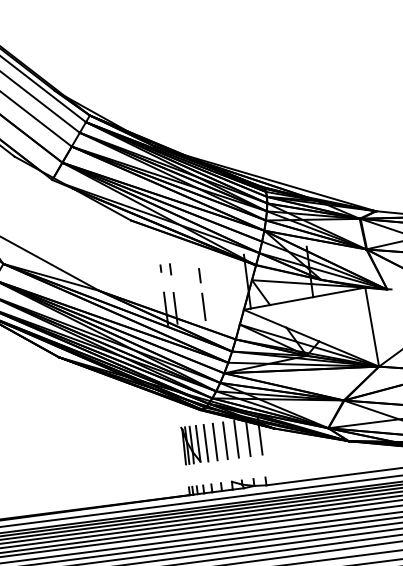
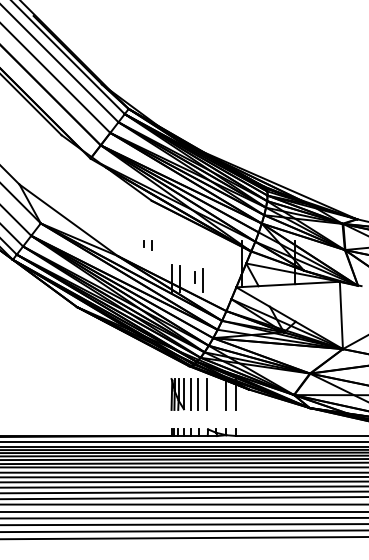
part: (165, 269) -> (147, 245), moved
line: (198, 276) -> (194, 277), moved
line: (236, 439) -> (216, 394), removed

